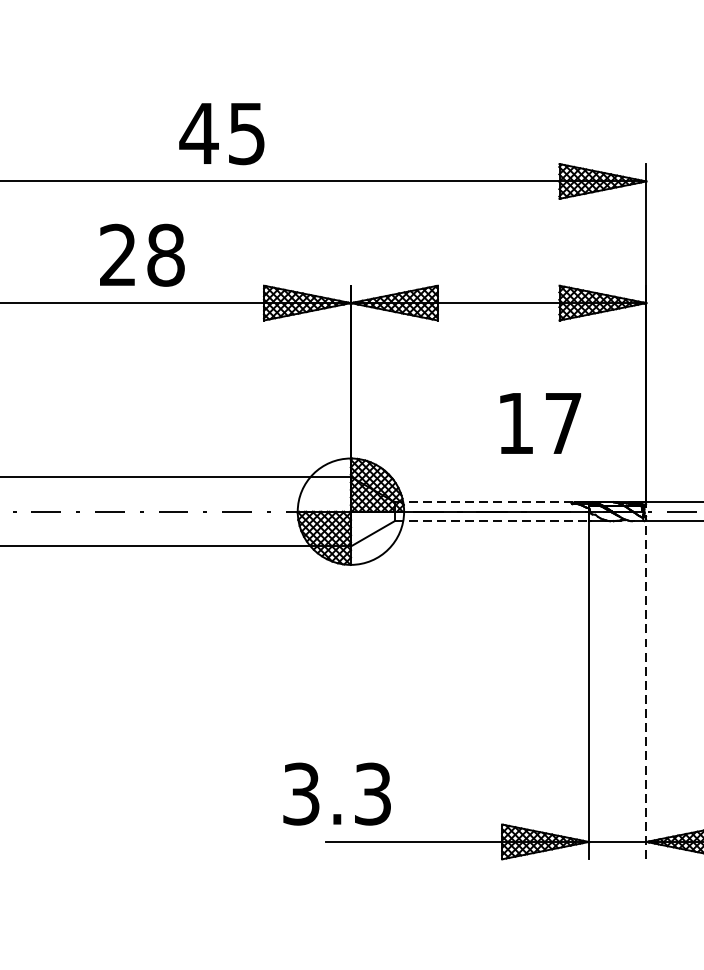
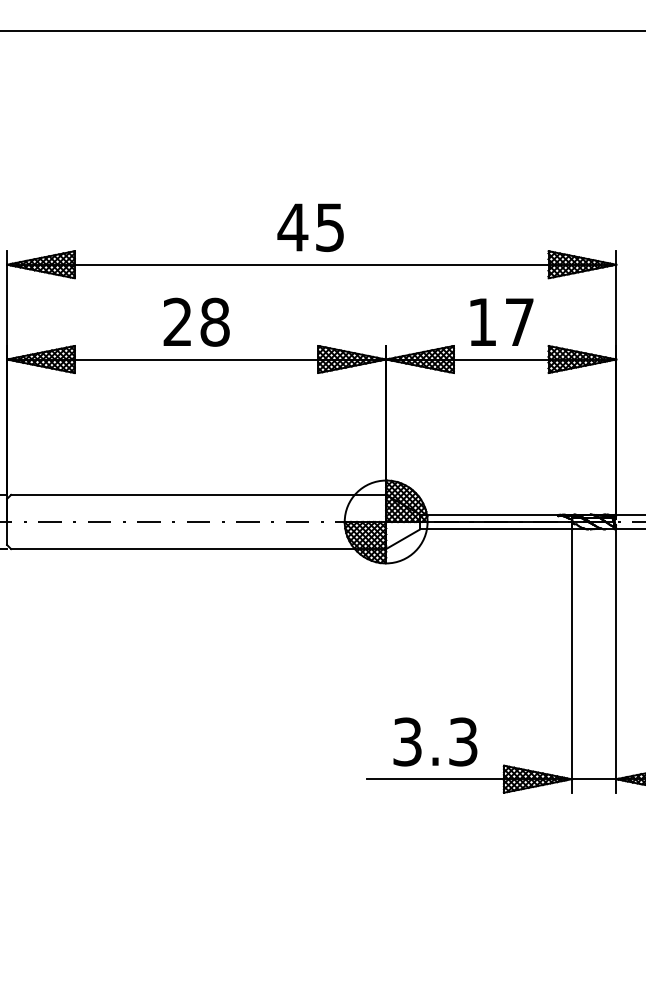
text: (221, 133) -> (310, 227), moved
text: (142, 254) -> (196, 321), moved
text: (540, 422) -> (501, 321), moved
line: (491, 502) -> (495, 514), dashed -> solid
line: (491, 521) -> (495, 529), dashed -> solid
line: (646, 690) -> (616, 661), dashed -> solid
text: (337, 793) -> (435, 741), moved

